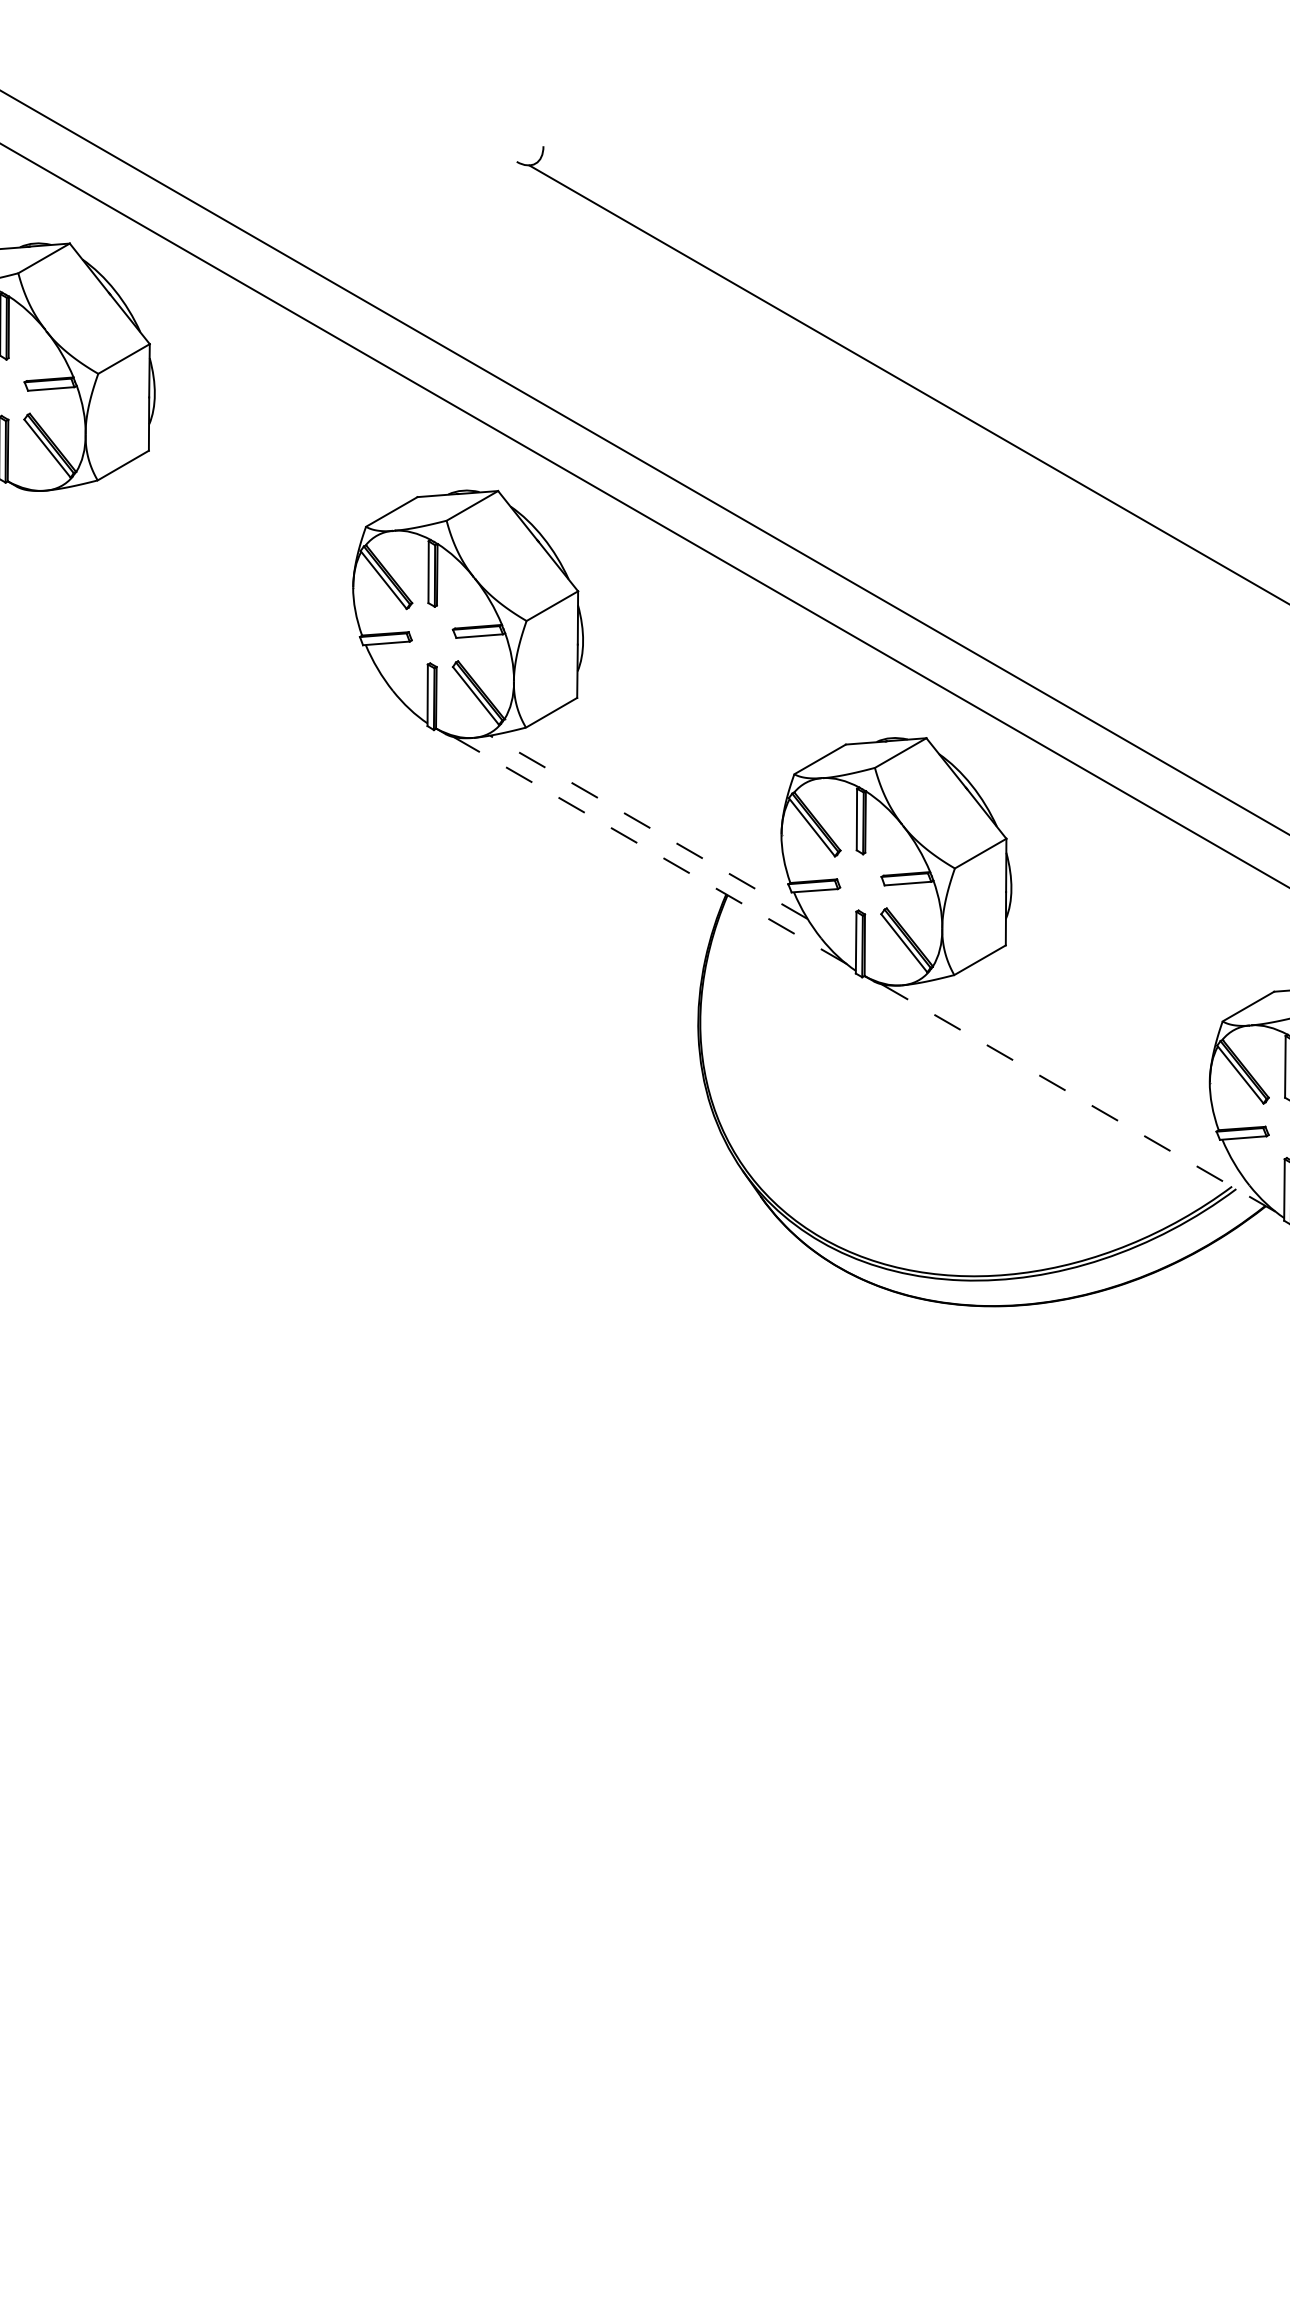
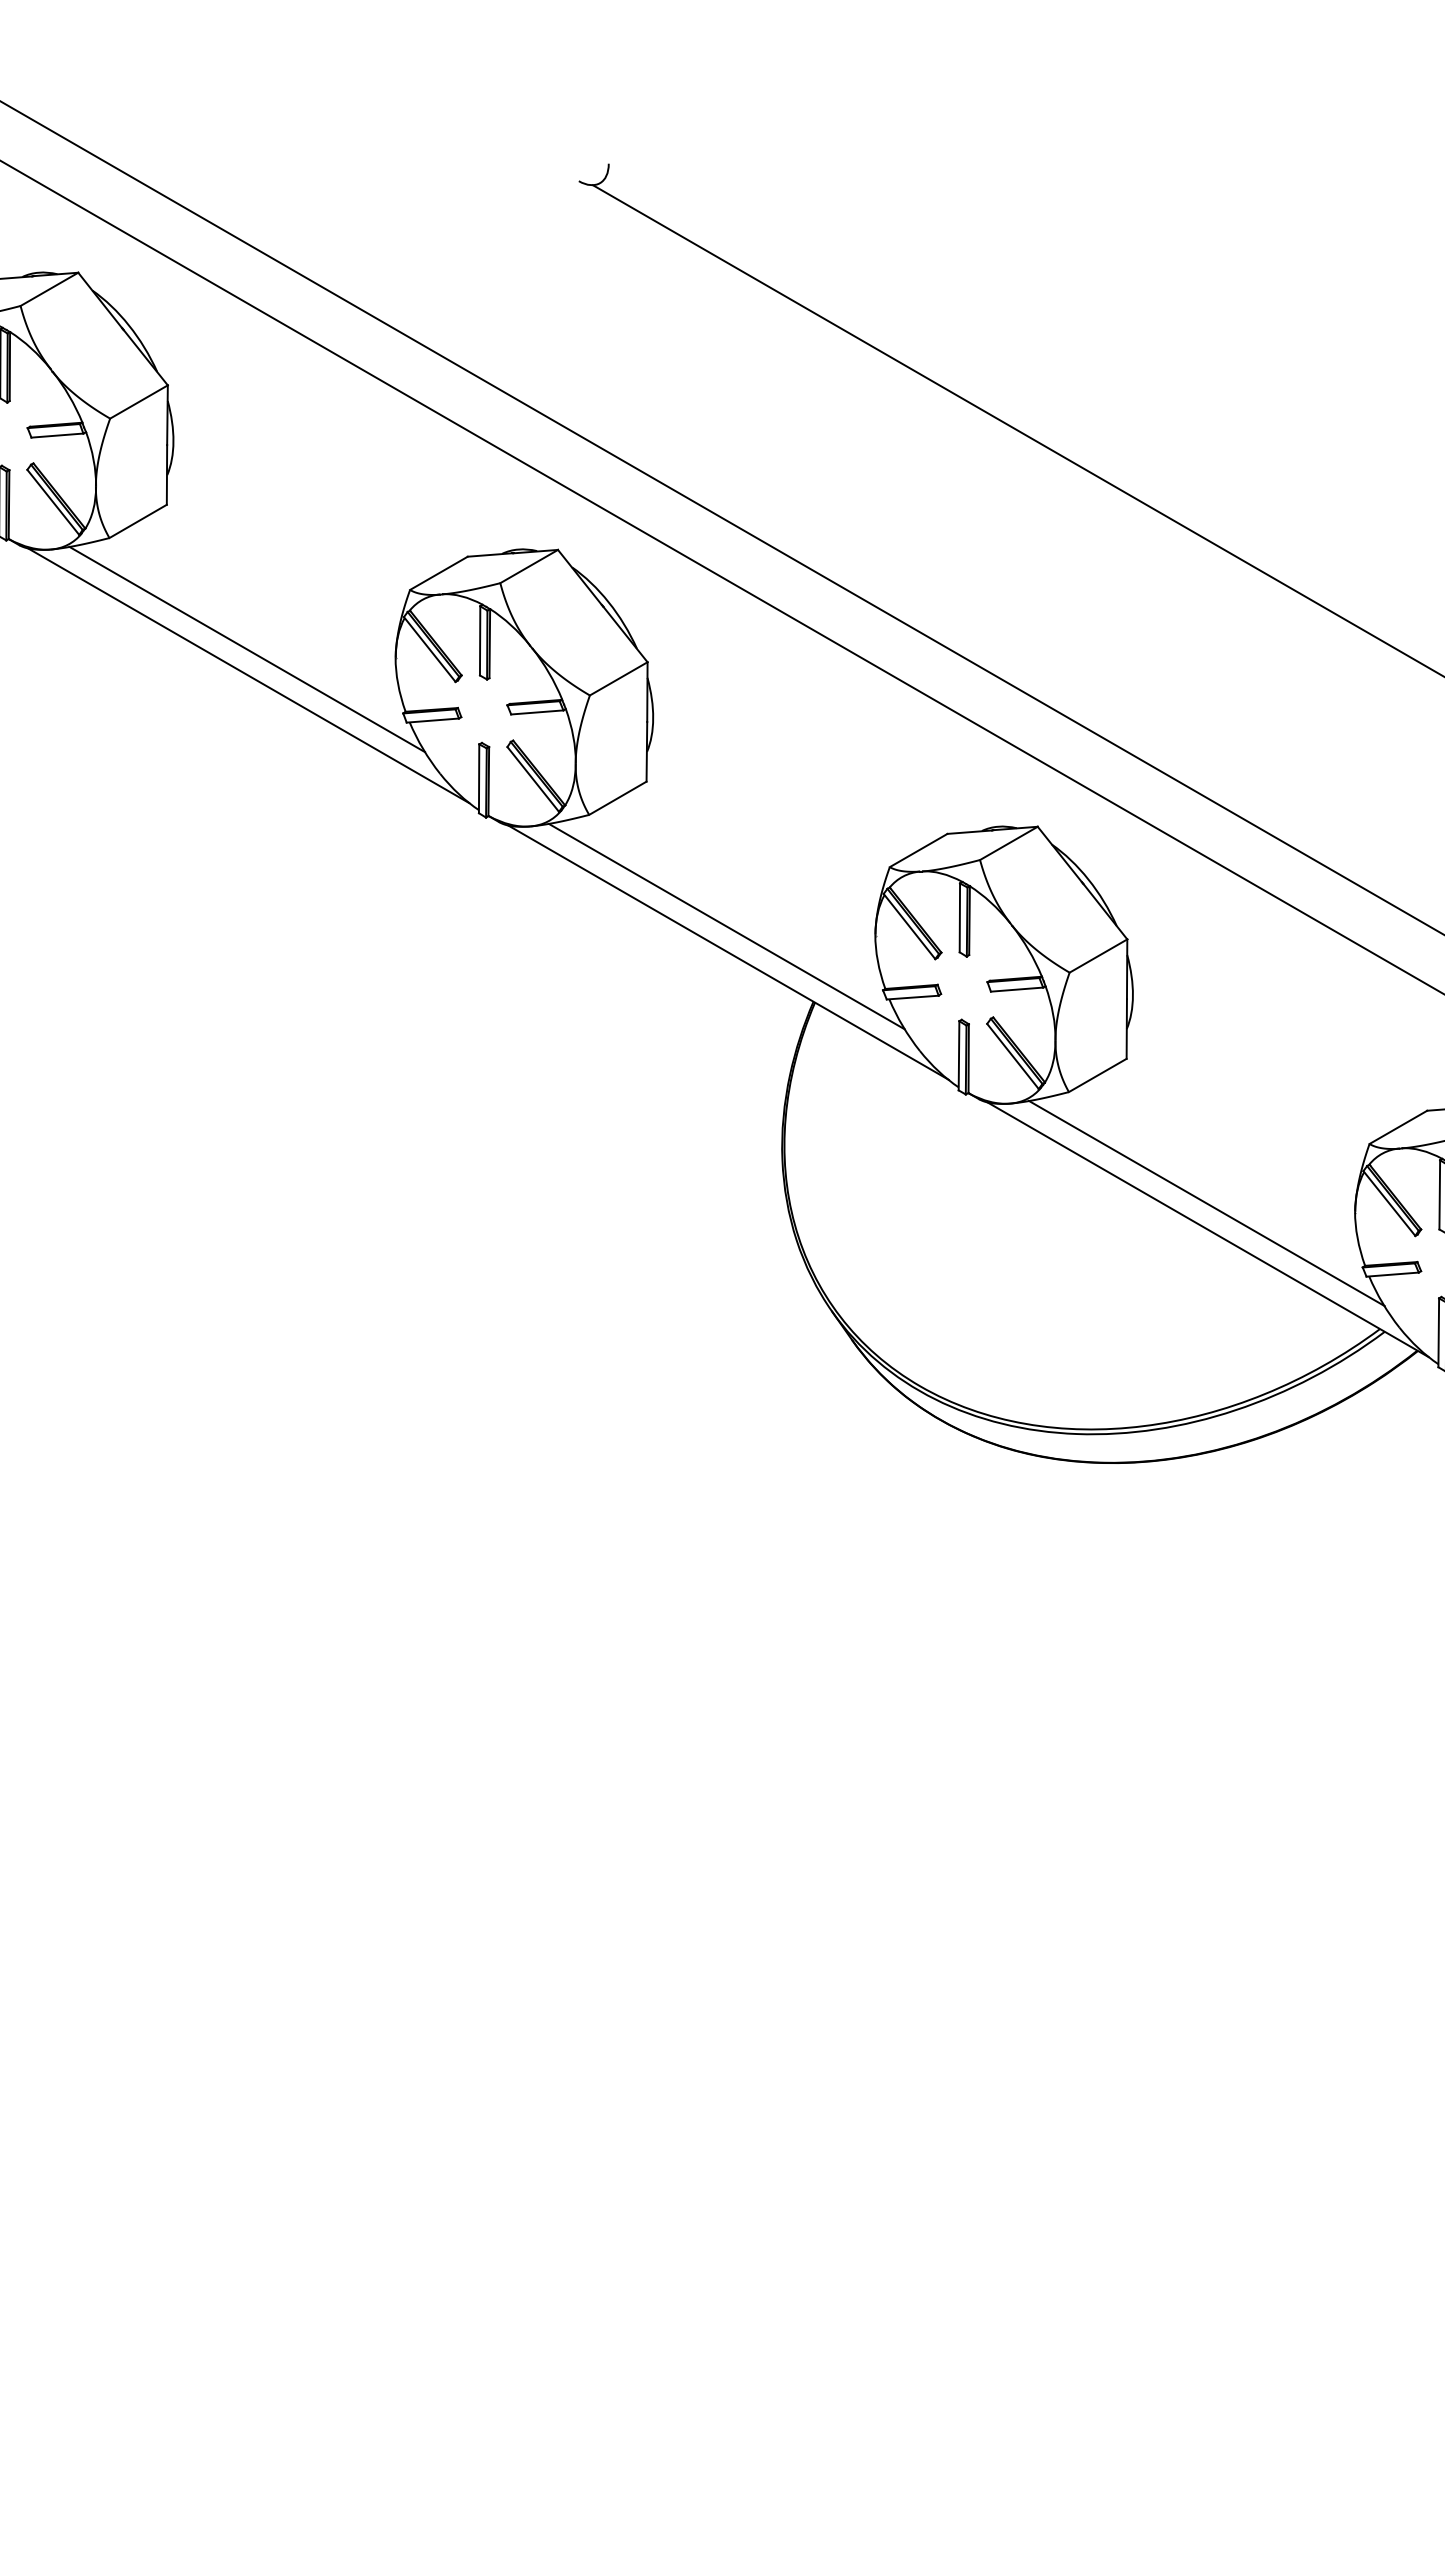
line: (220, 579) -> (247, 649), added
line: (221, 603) -> (248, 675), added
line: (648, 827) -> (726, 926), dashed -> solid
line: (650, 850) -> (728, 952), dashed -> solid
line: (1077, 1074) -> (1206, 1203), added
line: (1078, 1098) -> (1208, 1230), dashed -> solid

